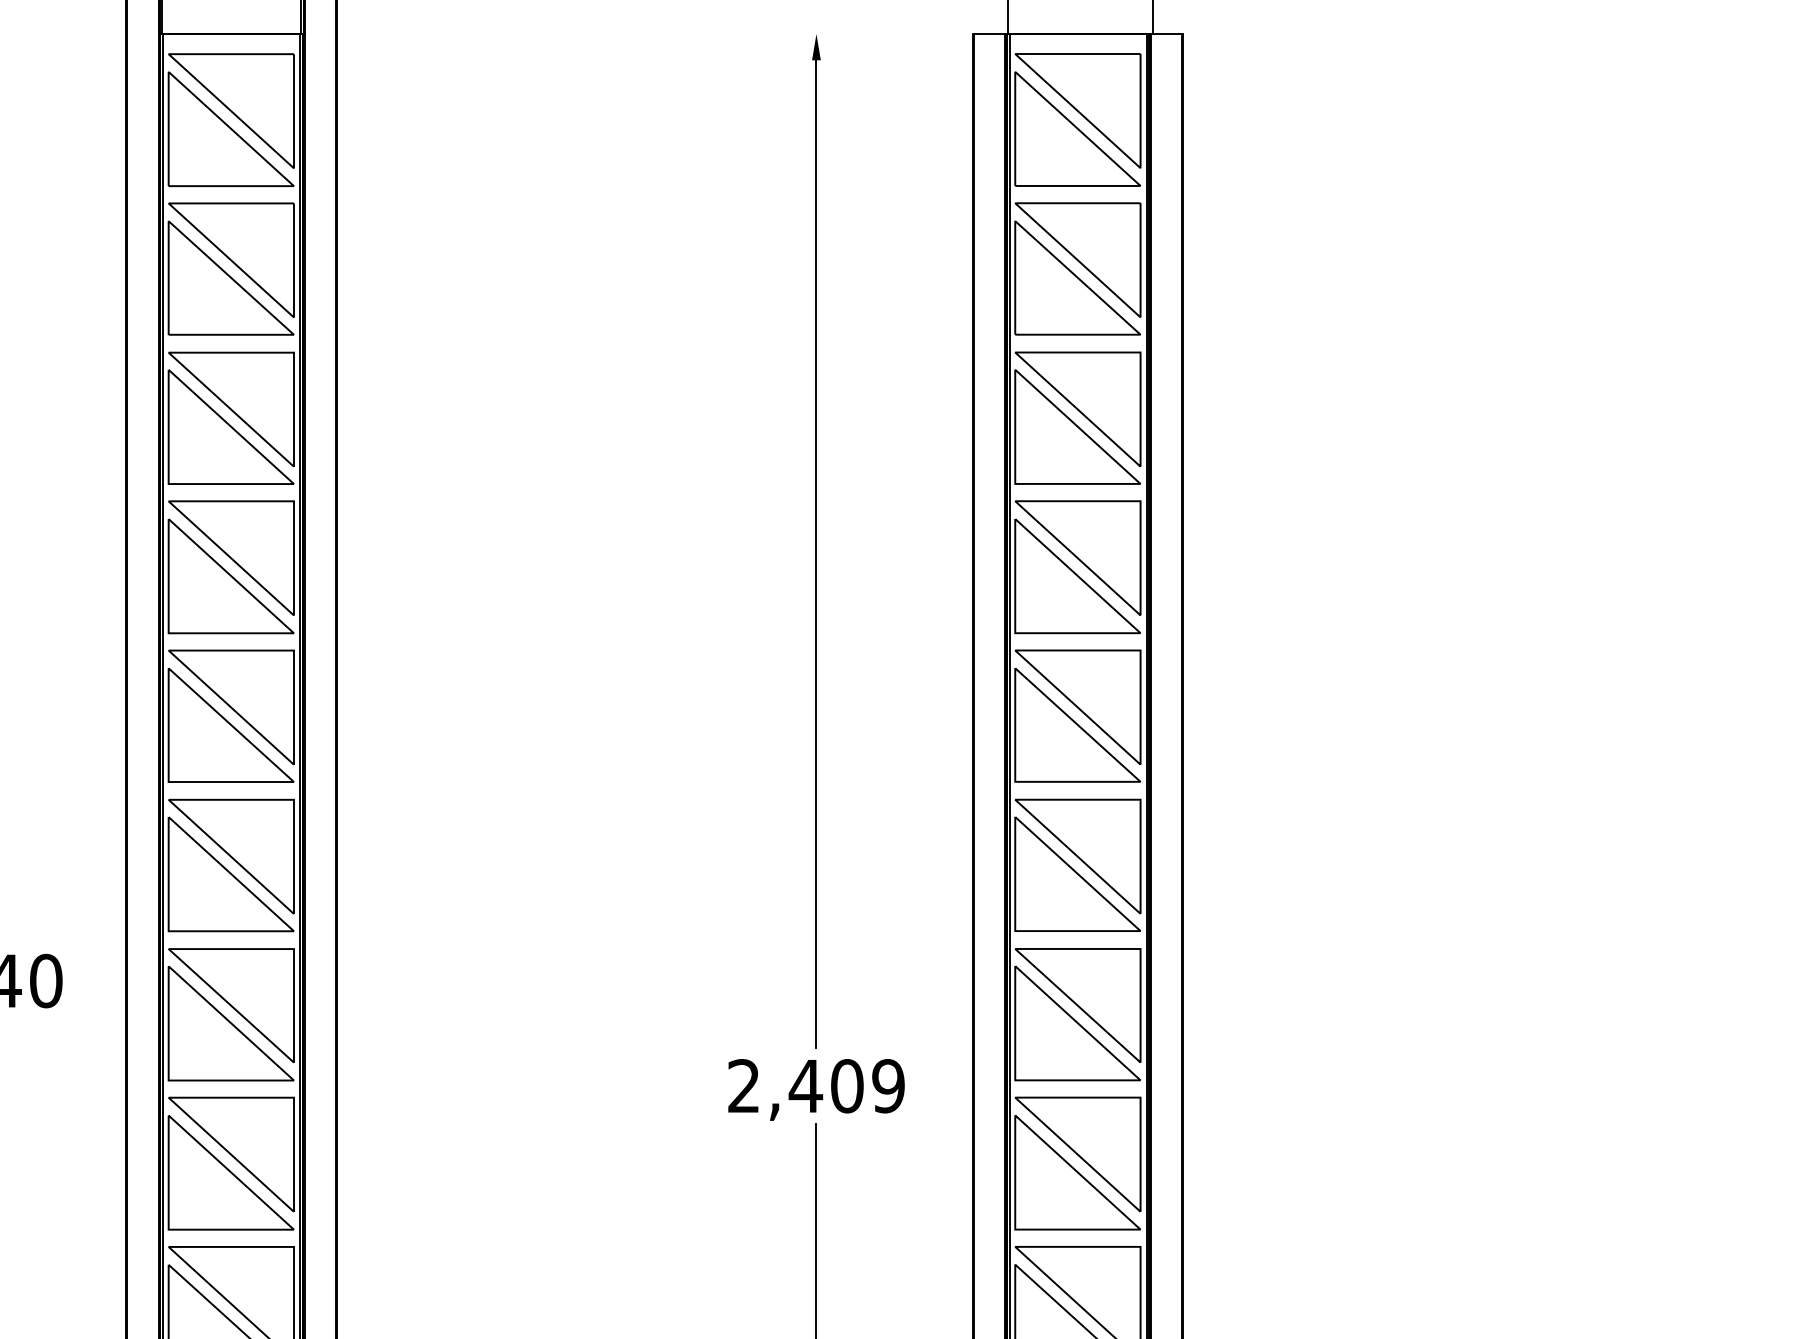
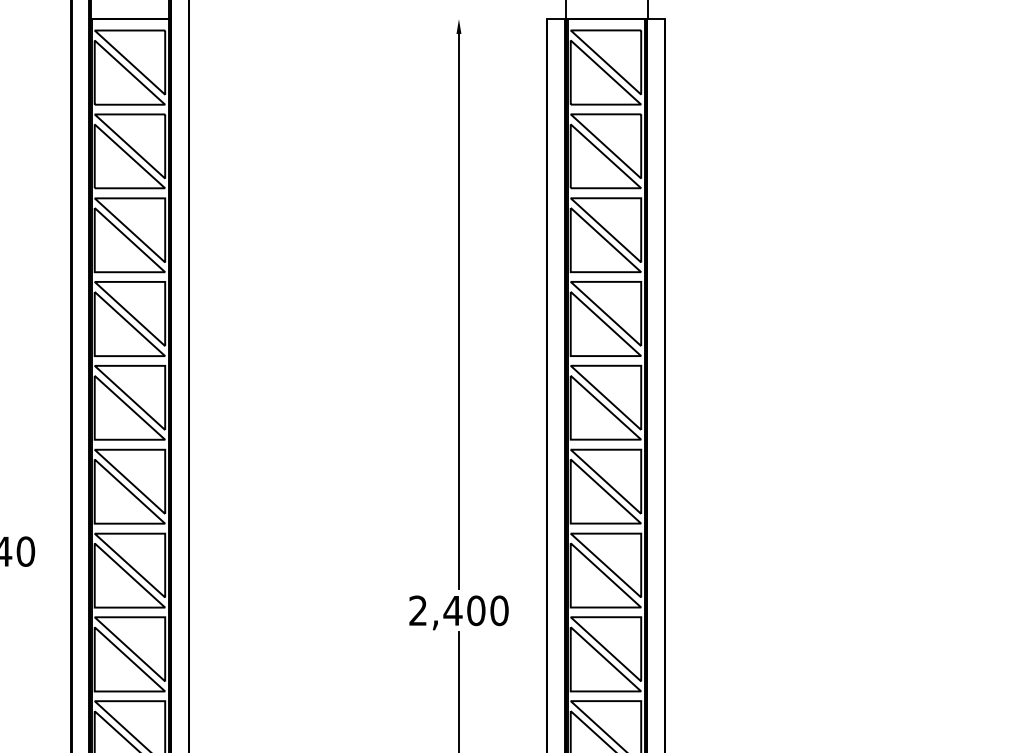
text: (888, 1085) -> (499, 610), 2,409 -> 2,400

